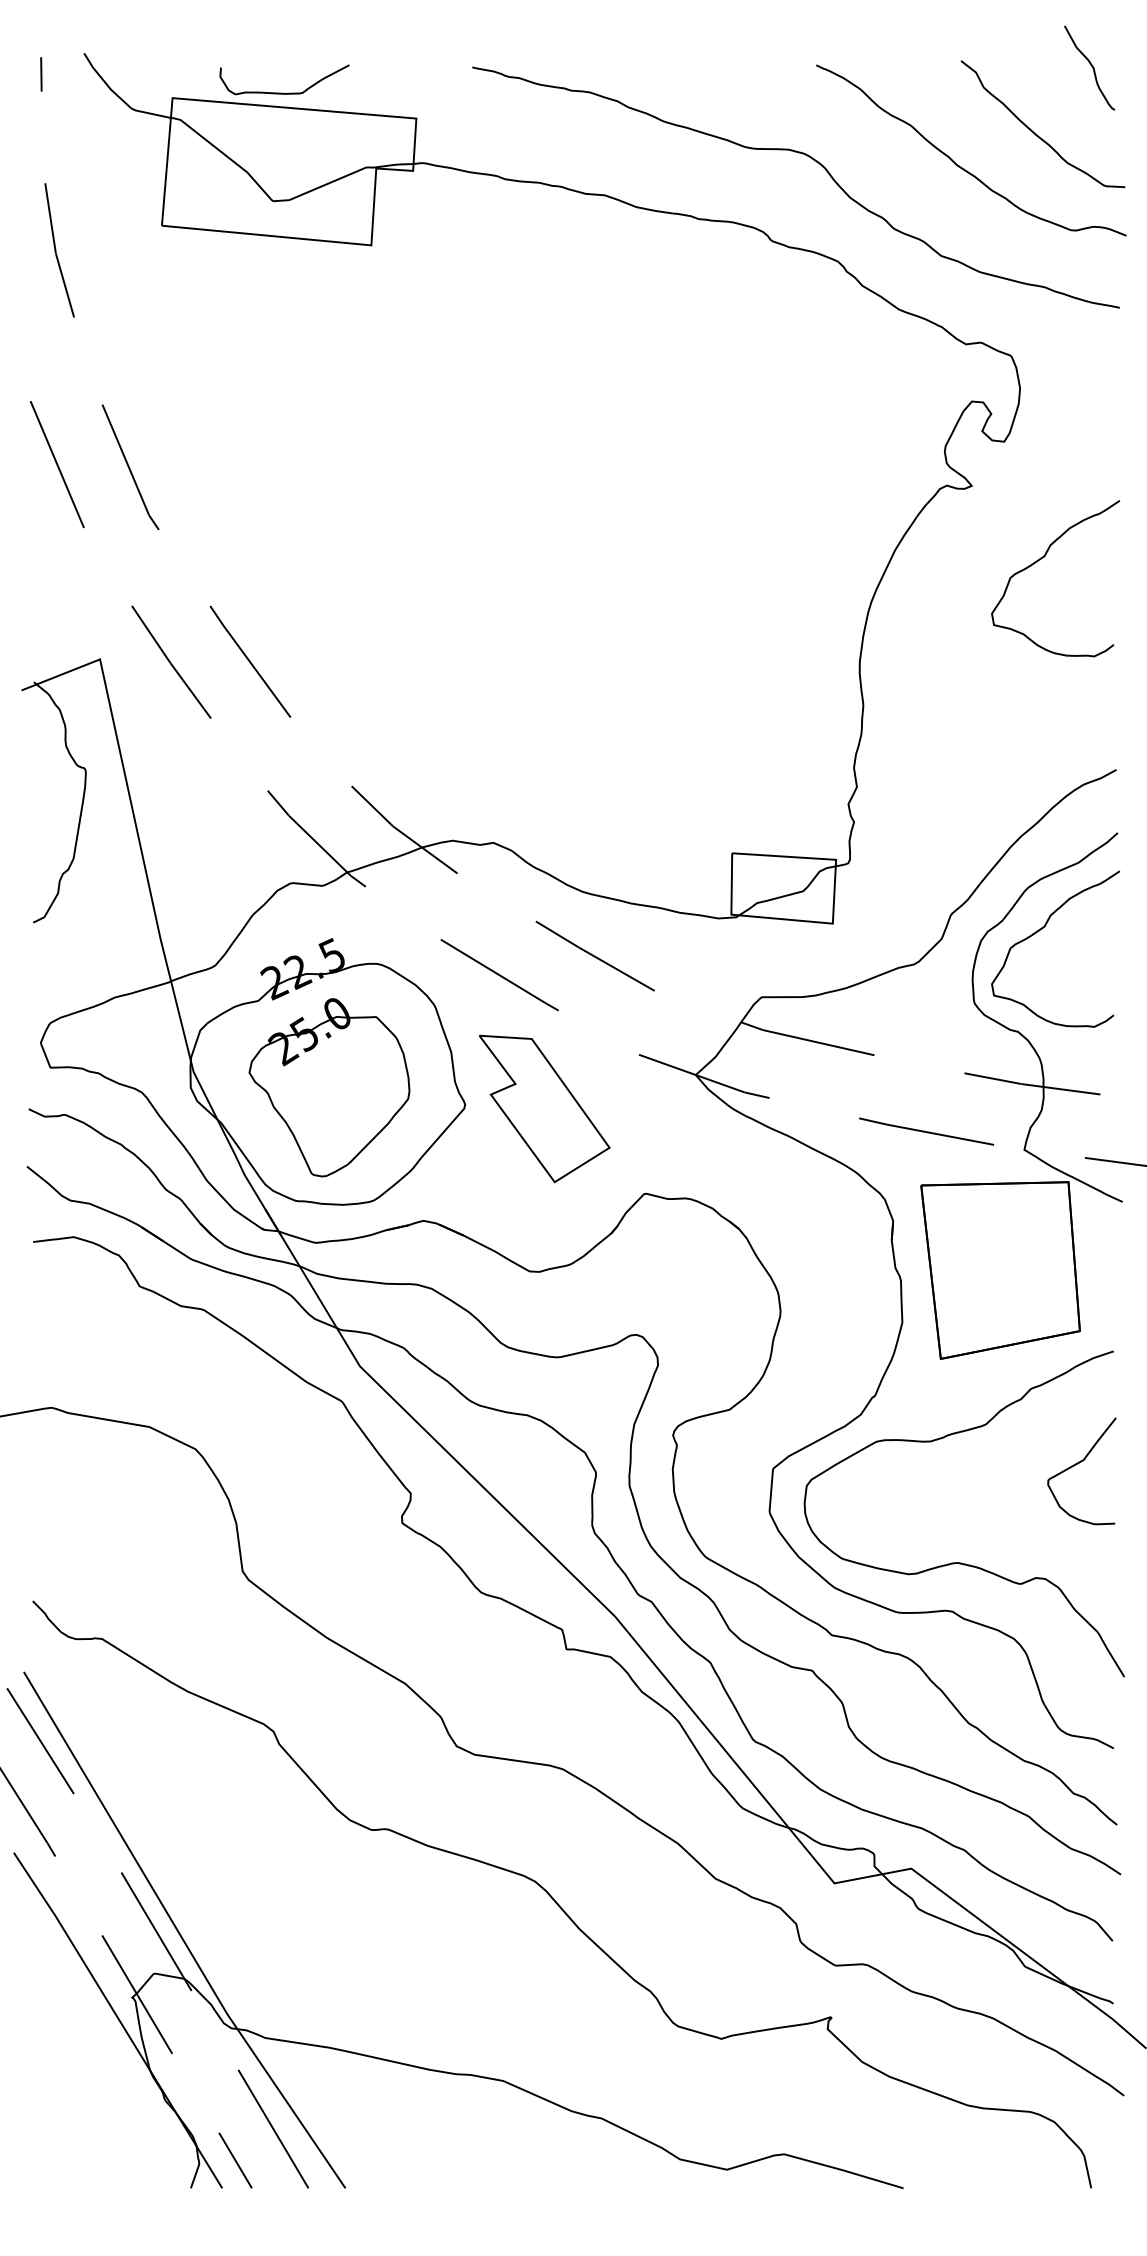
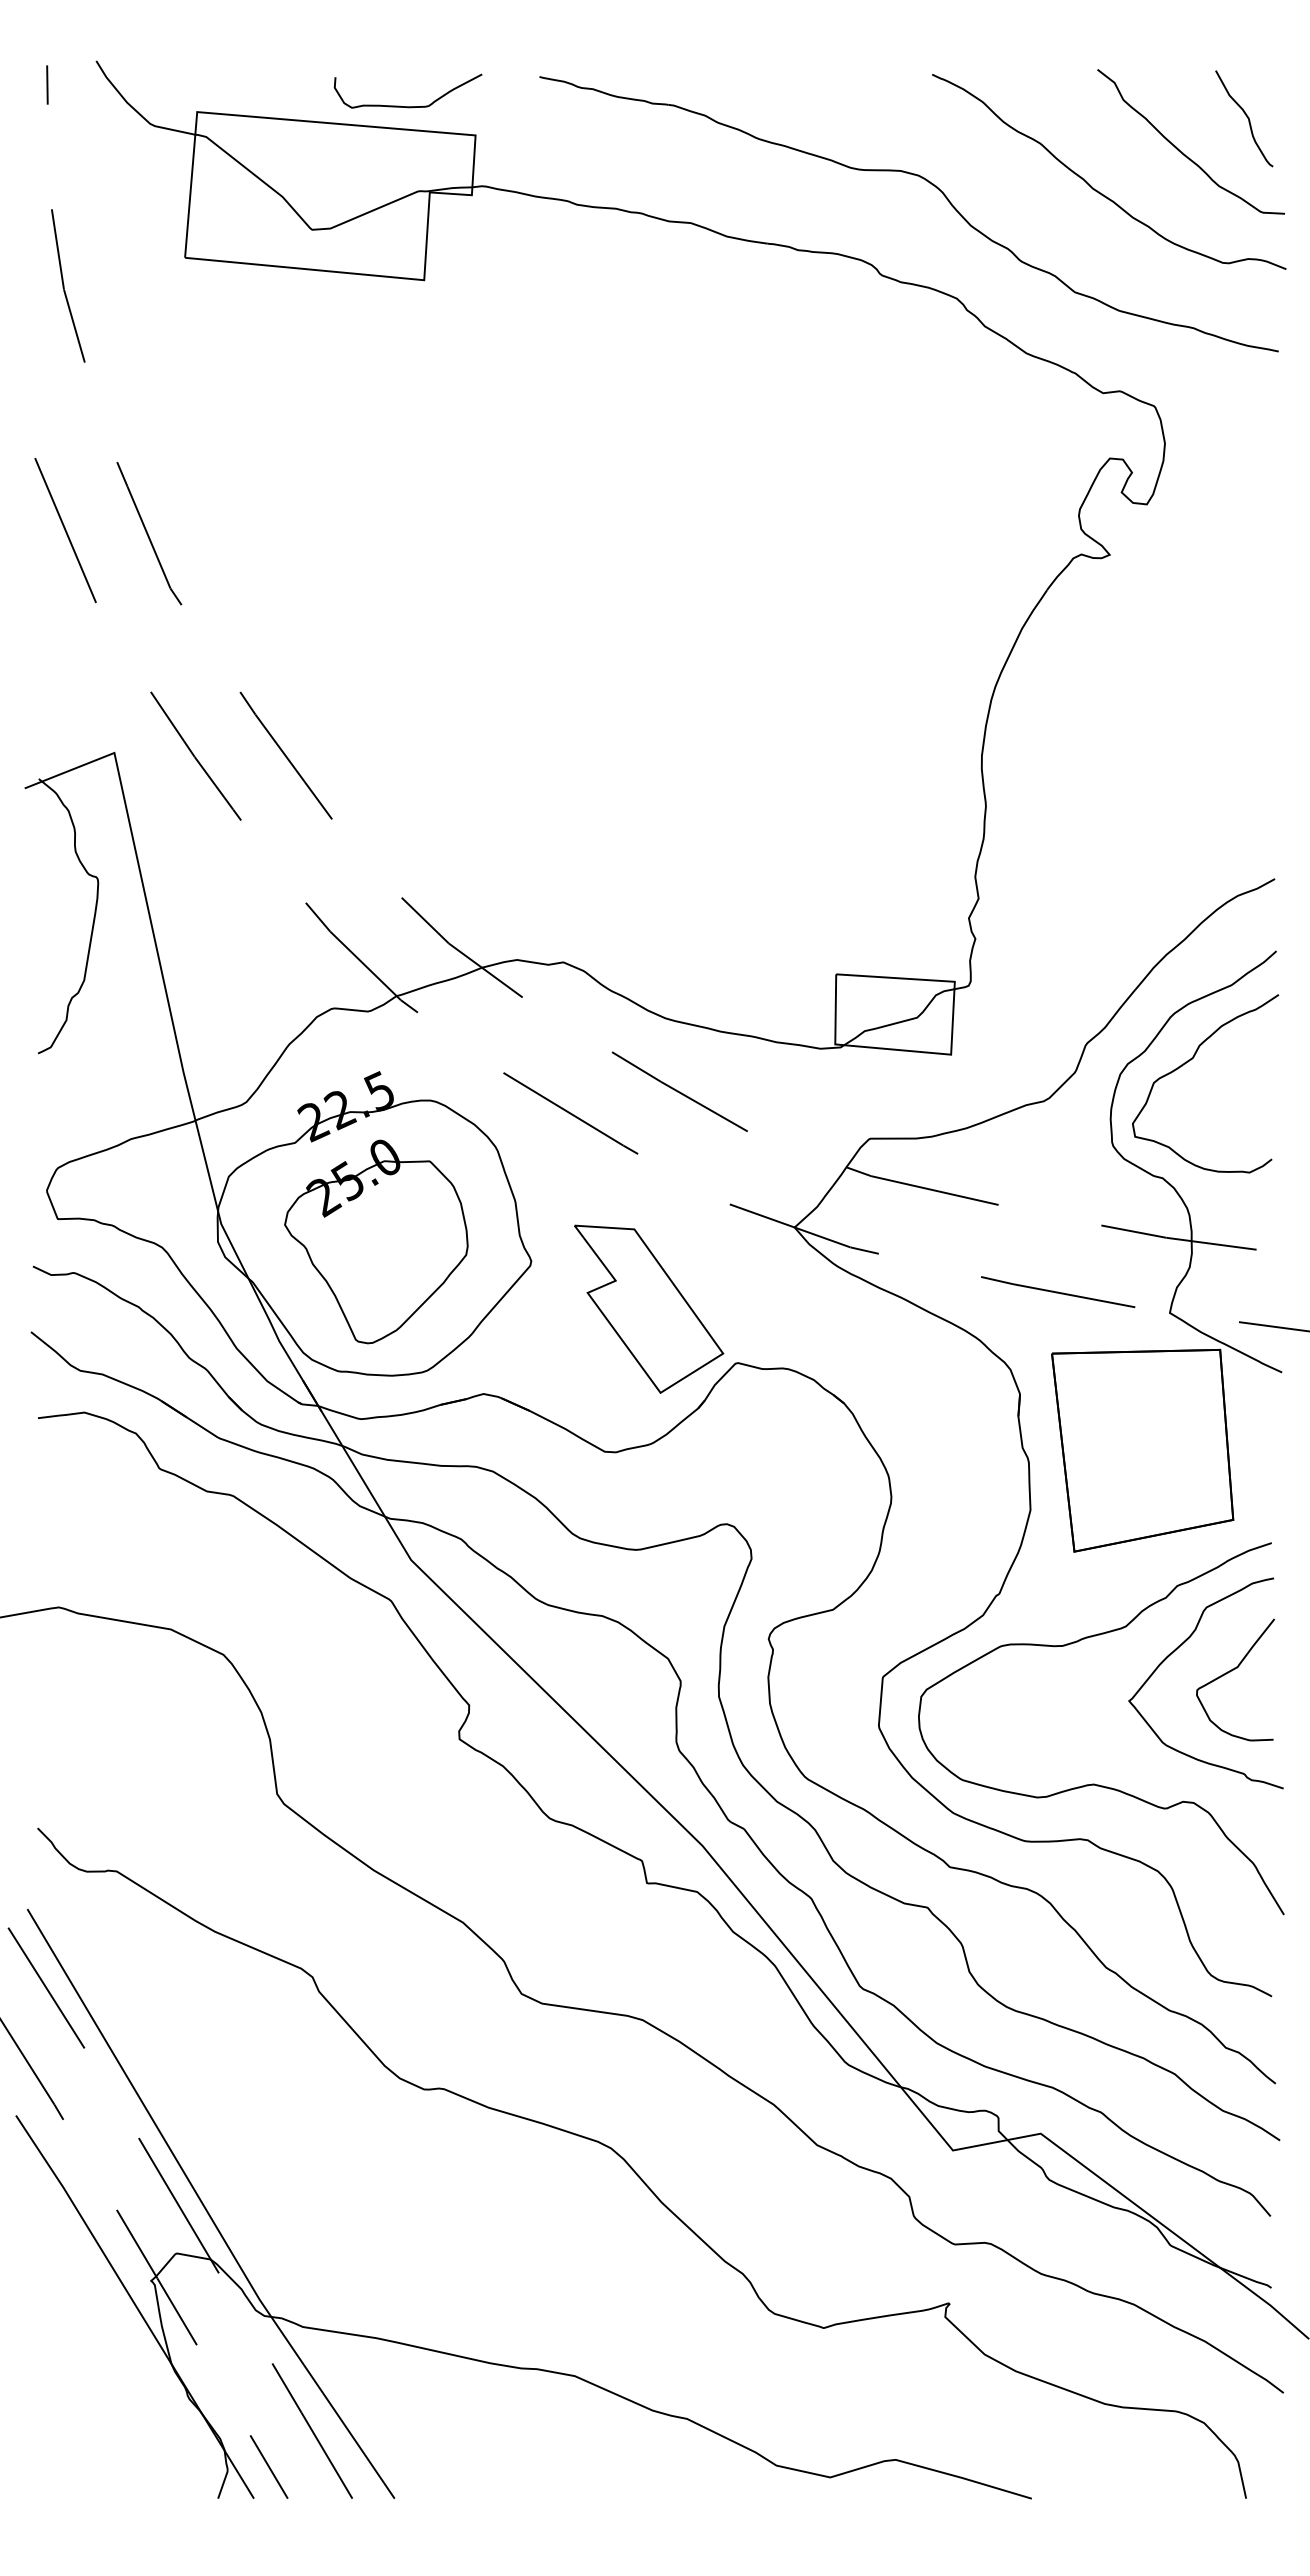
curve: (1091, 66) -> (1246, 117), moved
curve: (284, 93) -> (407, 106), moved
curve: (1043, 558) -> (1191, 637), removed
part: (545, 1108) -> (649, 1308), moved
curve: (1028, 1447) -> (1174, 1652), added

